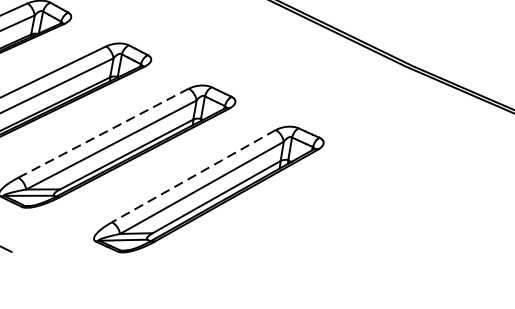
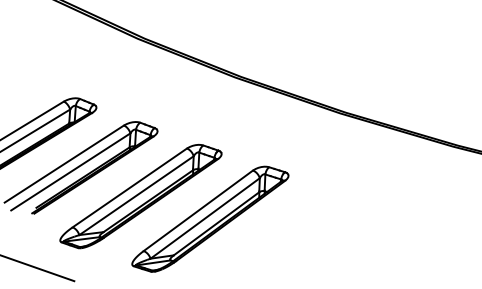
line: (103, 133) -> (129, 188), dashed -> solid
line: (194, 175) -> (198, 210), dashed -> solid

